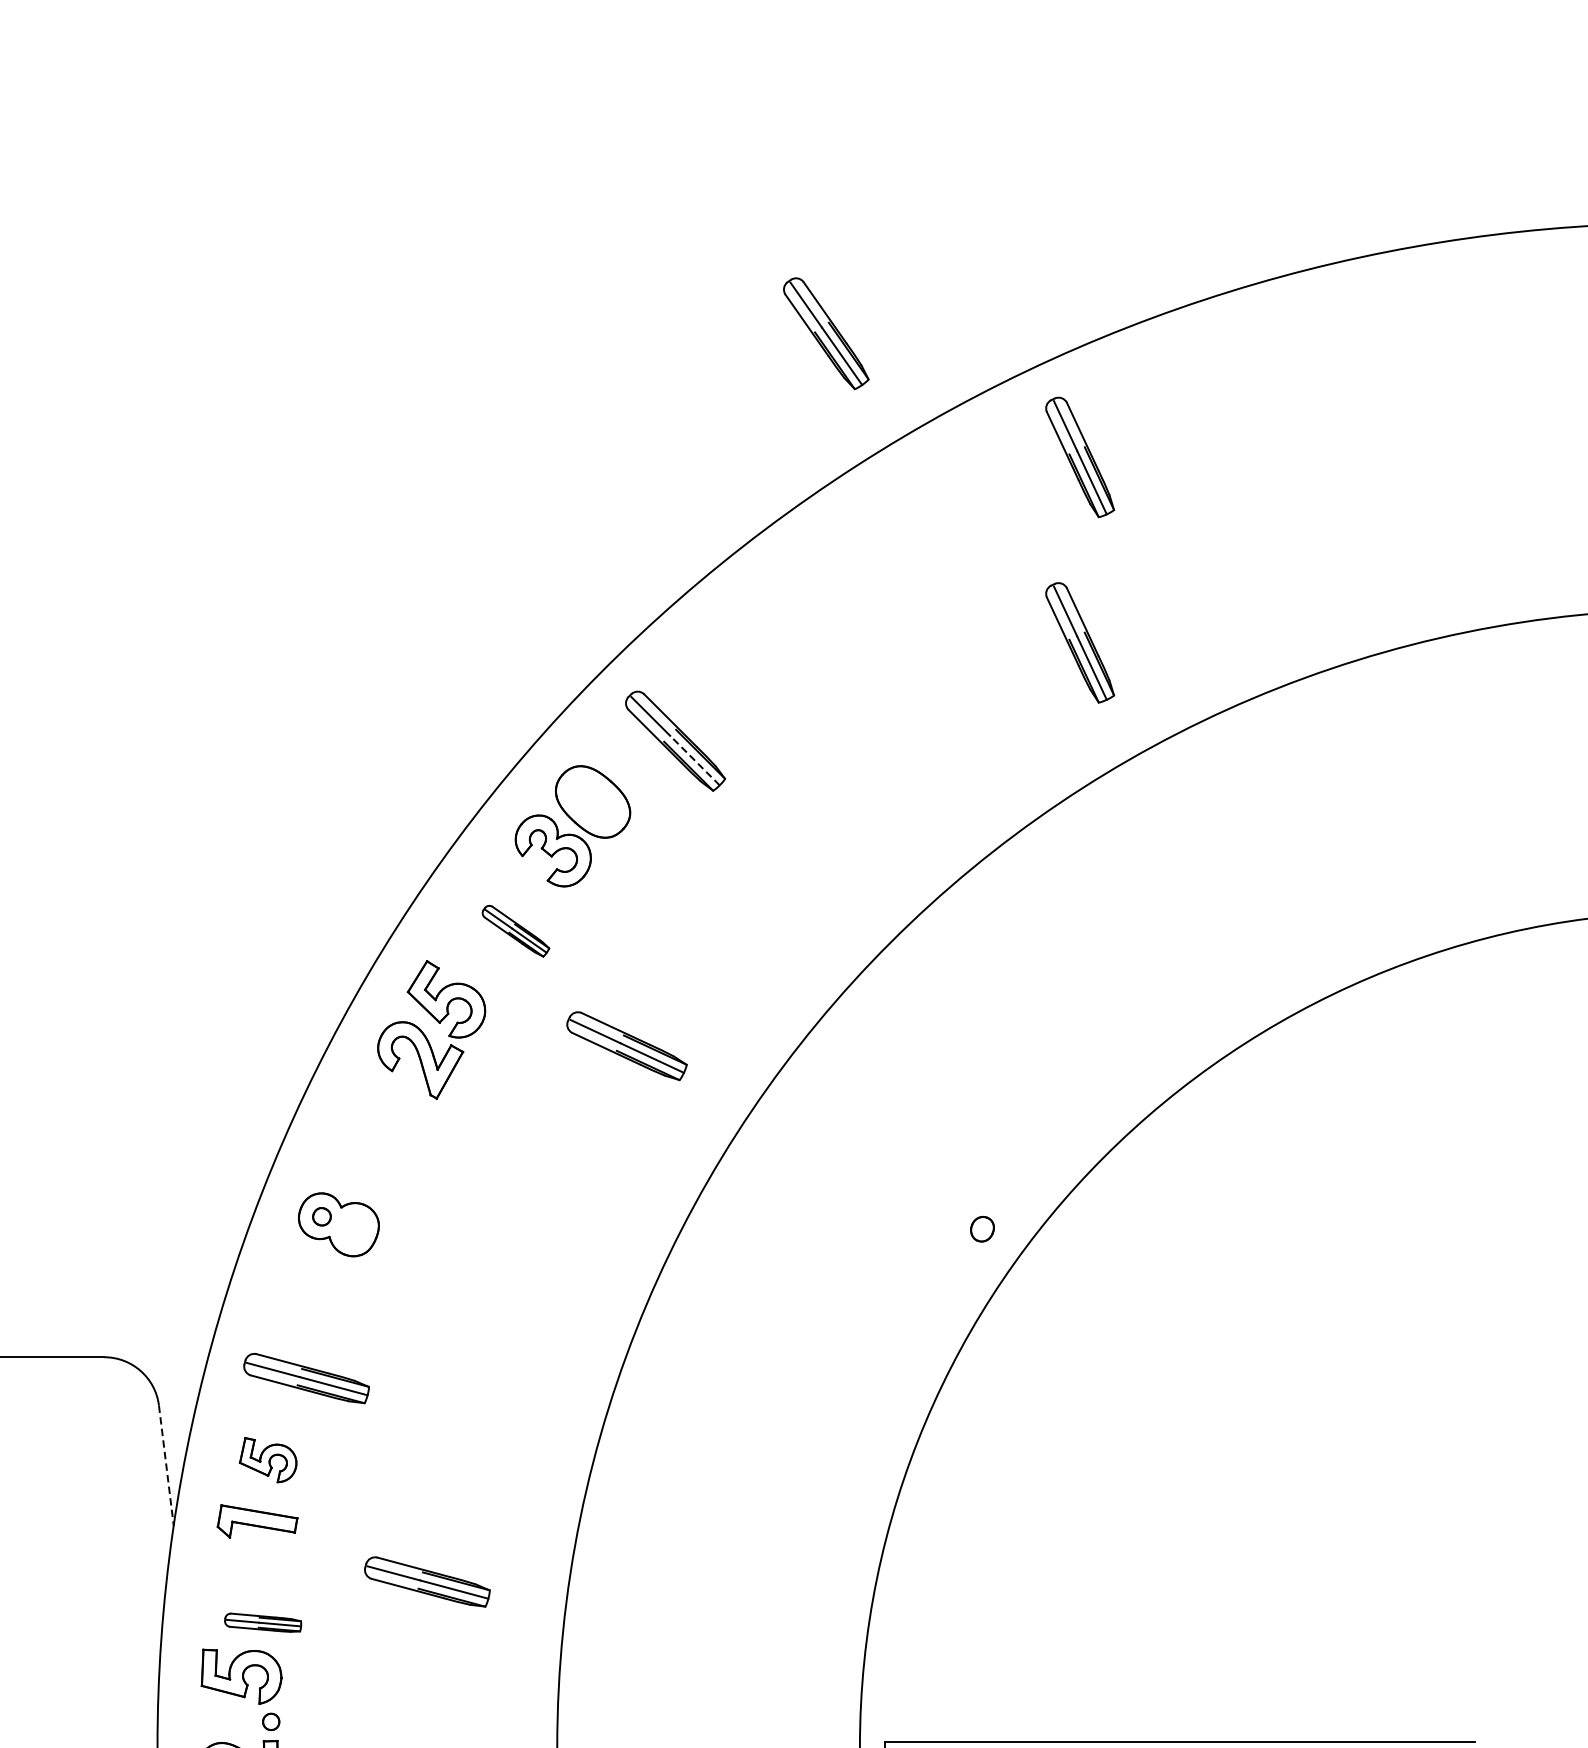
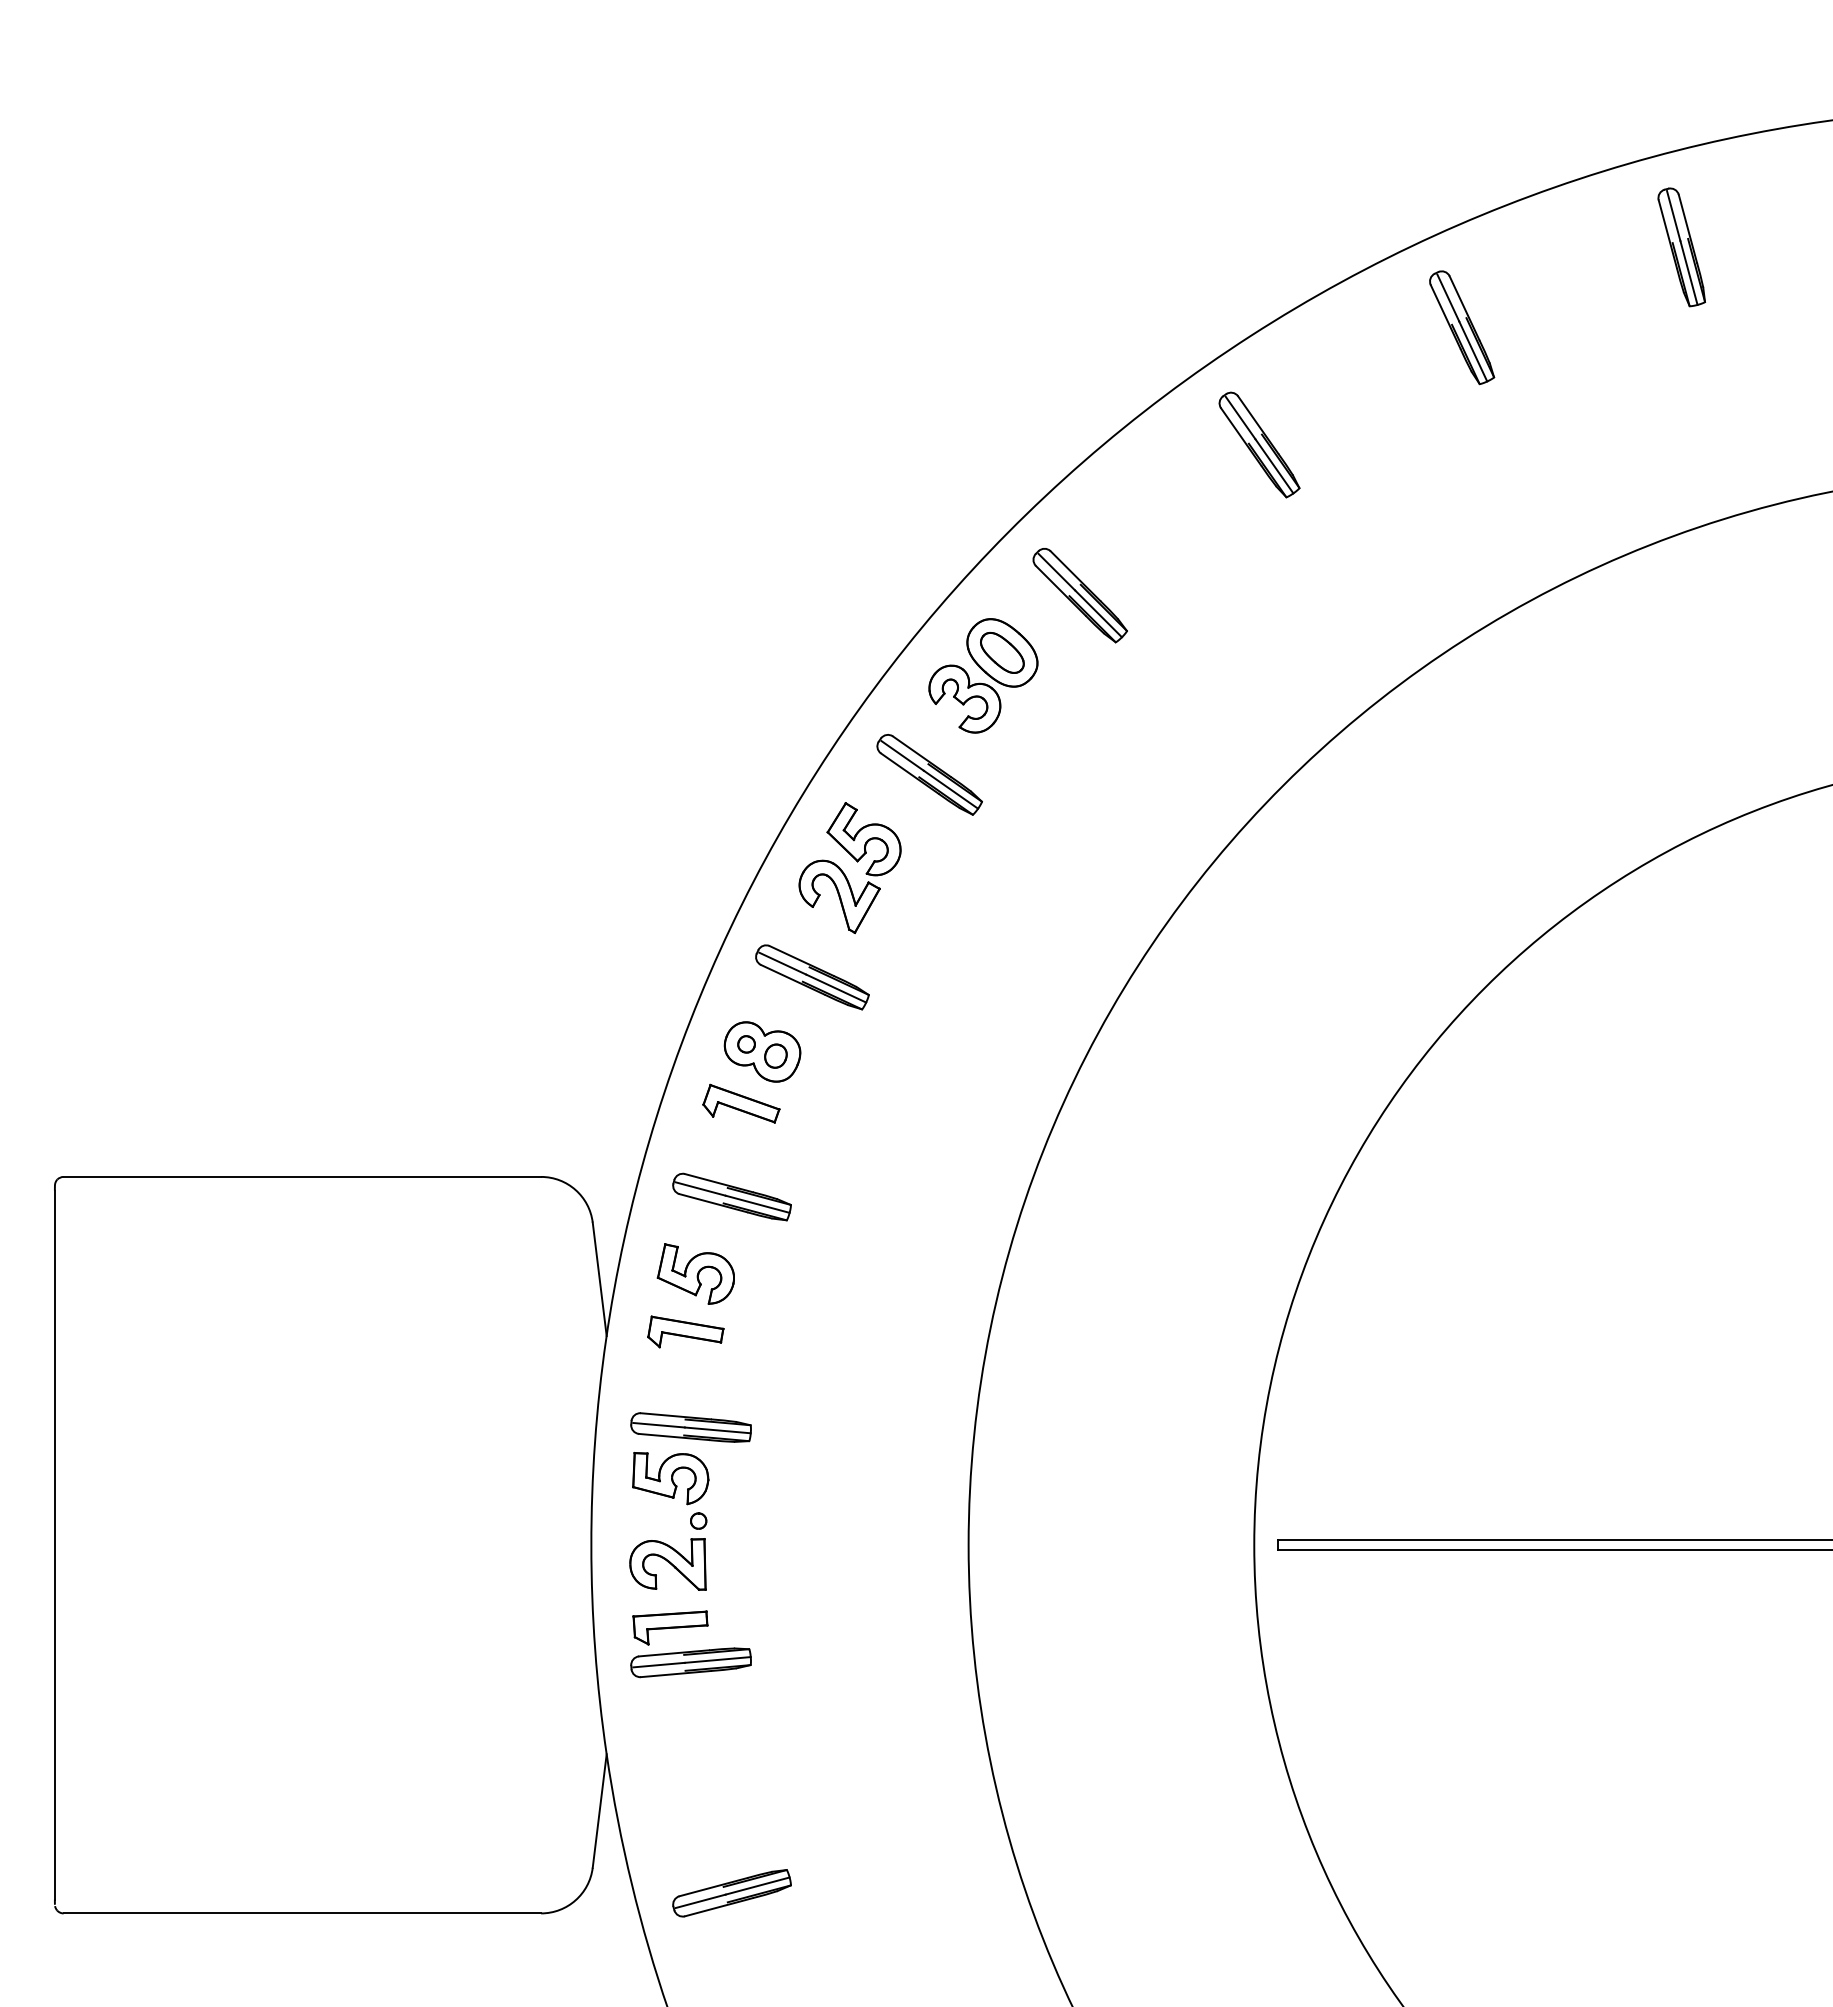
part: (826, 333) -> (1259, 444), moved
part: (1312, 372) -> (1681, 247), added
part: (1080, 642) -> (1462, 502), removed
line: (694, 760) -> (1098, 613), dashed -> solid
part: (593, 801) -> (1002, 652), added
part: (515, 930) -> (929, 774), size x1.67
part: (627, 1046) -> (812, 977), moved
part: (982, 1228) -> (775, 1055), moved
part: (316, 1279) -> (741, 1103), added
part: (267, 1459) -> (695, 1273), size x1.43
line: (166, 1465) -> (599, 1279), dashed -> solid
part: (426, 1581) -> (845, 1388), removed
part: (262, 1622) -> (690, 1427), size x1.67

